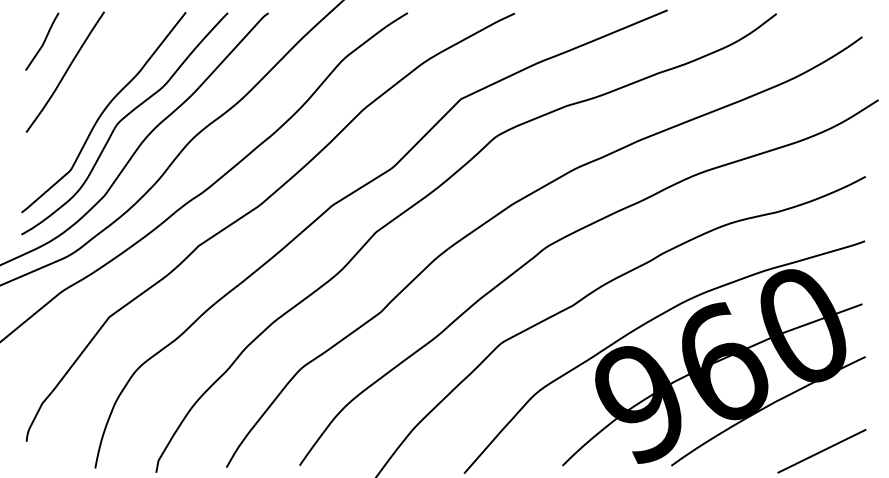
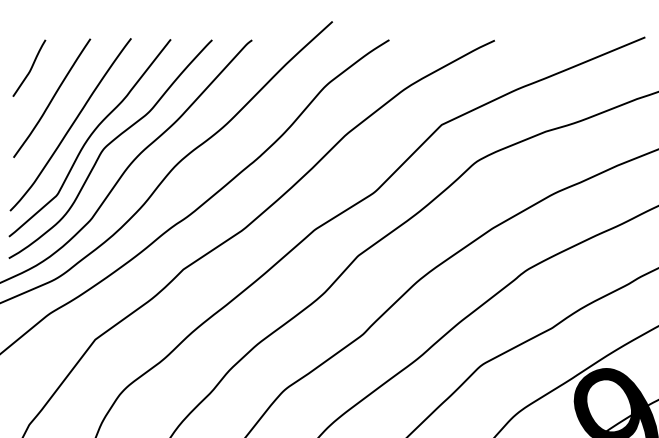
curve: (85, 98) -> (71, 124), added

